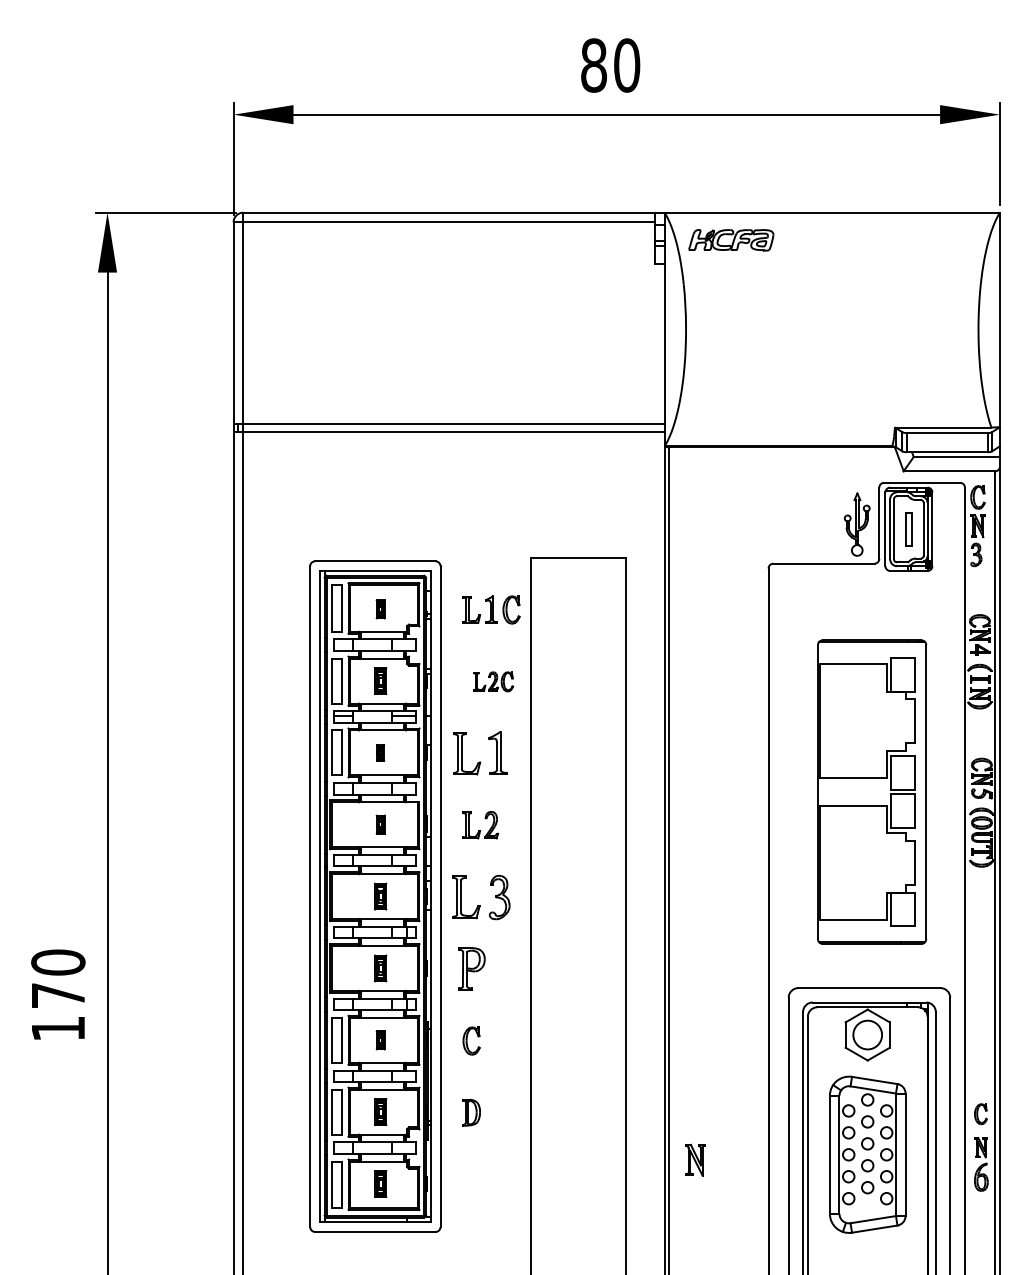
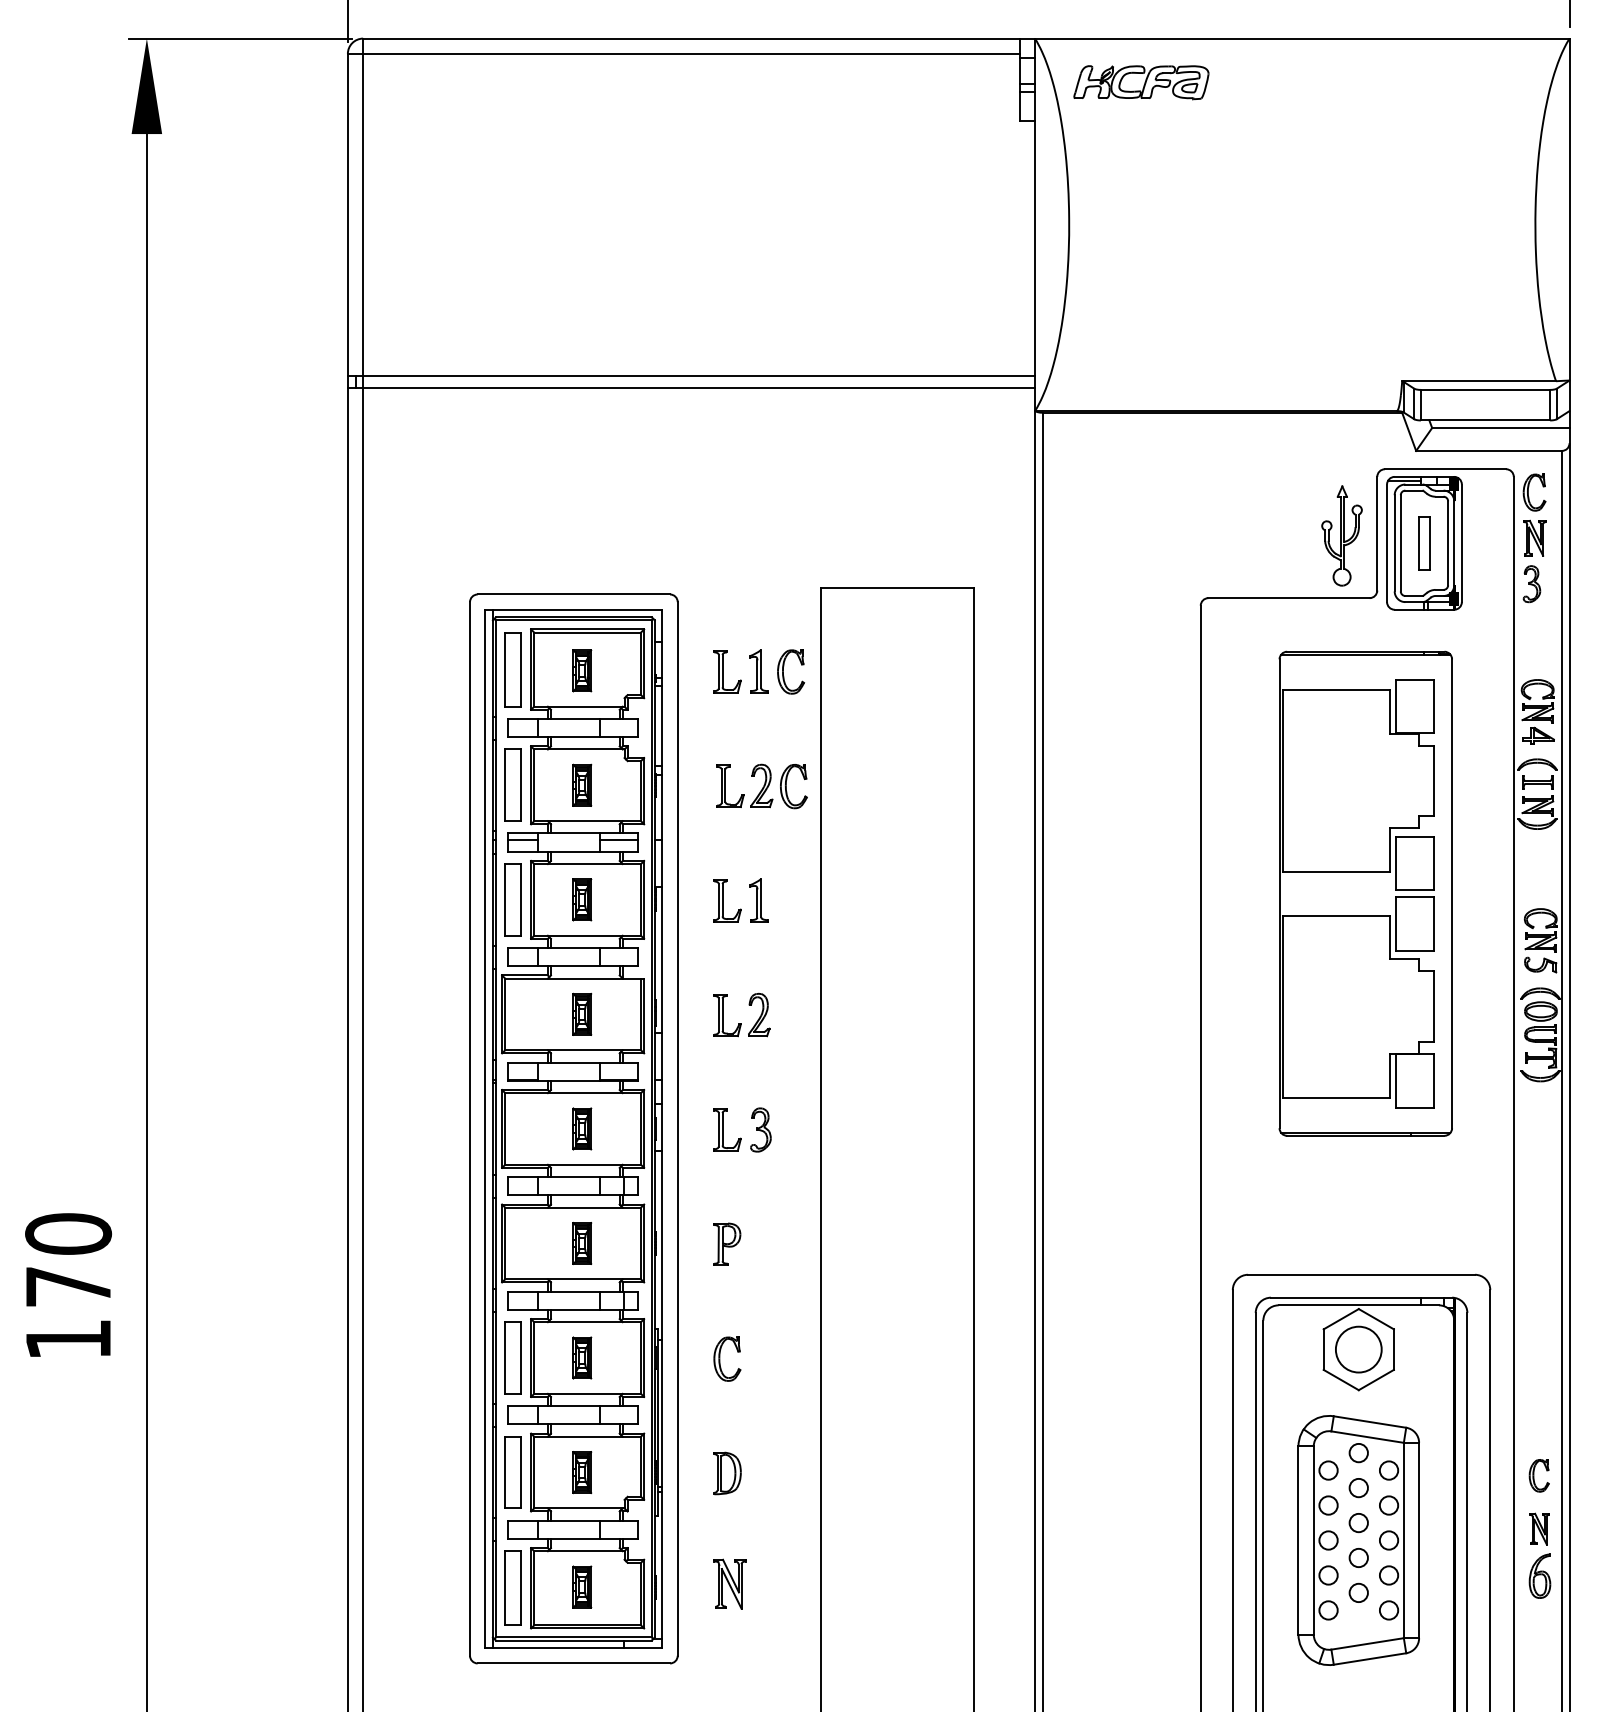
part: (380, 609) -> (582, 671), size x1.43
part: (493, 681) -> (762, 785), size x1.43
part: (380, 752) -> (582, 899), size x1.67
part: (479, 753) -> (739, 900), size x0.62
part: (872, 791) -> (1366, 892), moved
part: (380, 824) -> (582, 1013), size x1.43
part: (480, 896) -> (741, 1128), size x0.62
part: (471, 968) -> (727, 1243), size x0.62
part: (380, 1040) -> (582, 1358), size x1.43
part: (694, 1159) -> (728, 1583), moved

